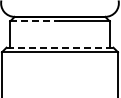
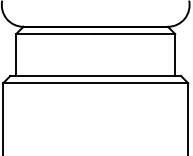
line: (35, 21) -> (56, 34), dashed -> solid
line: (60, 47) -> (96, 75), dashed -> solid

